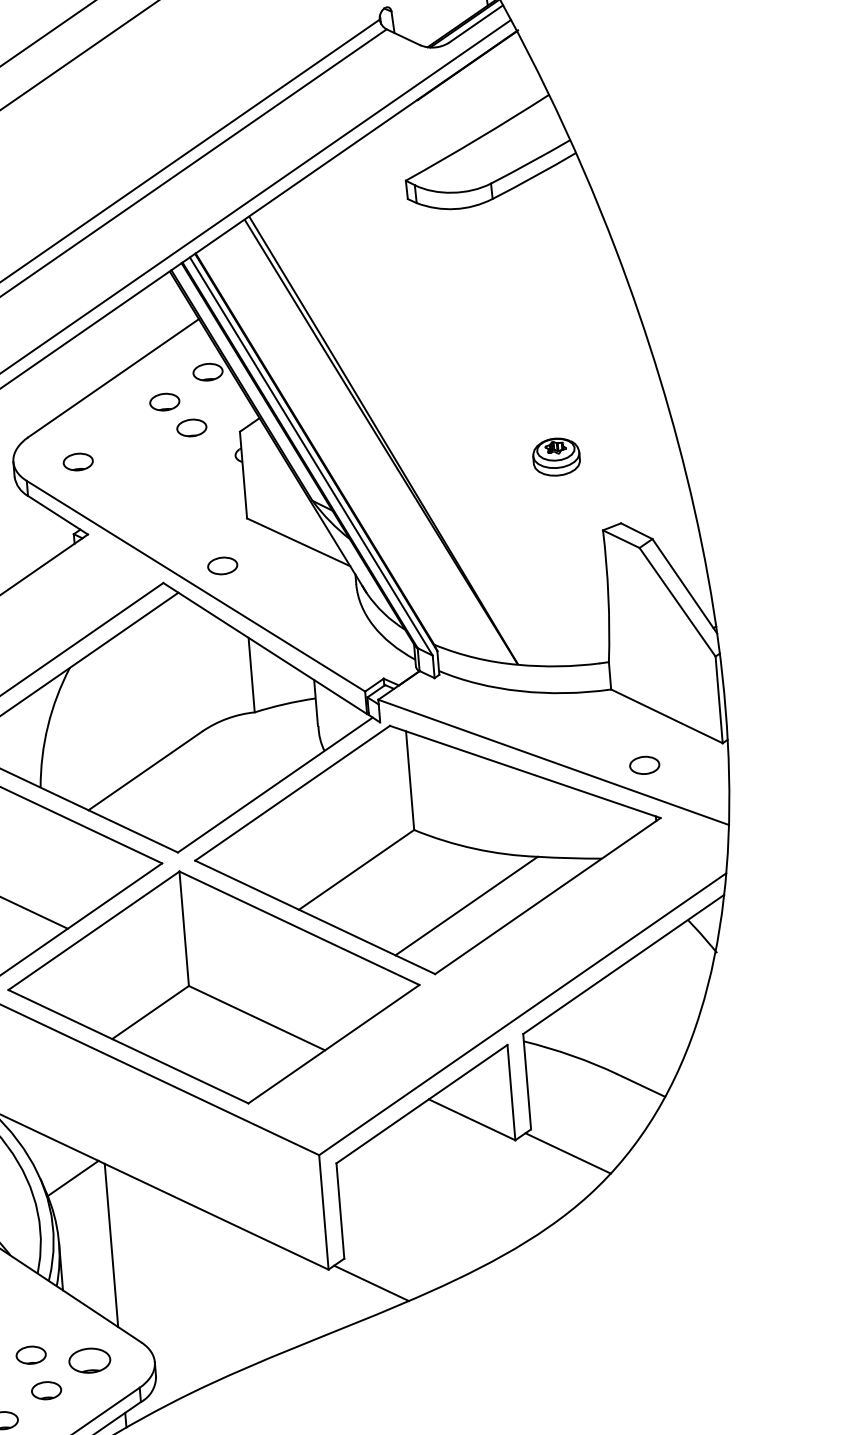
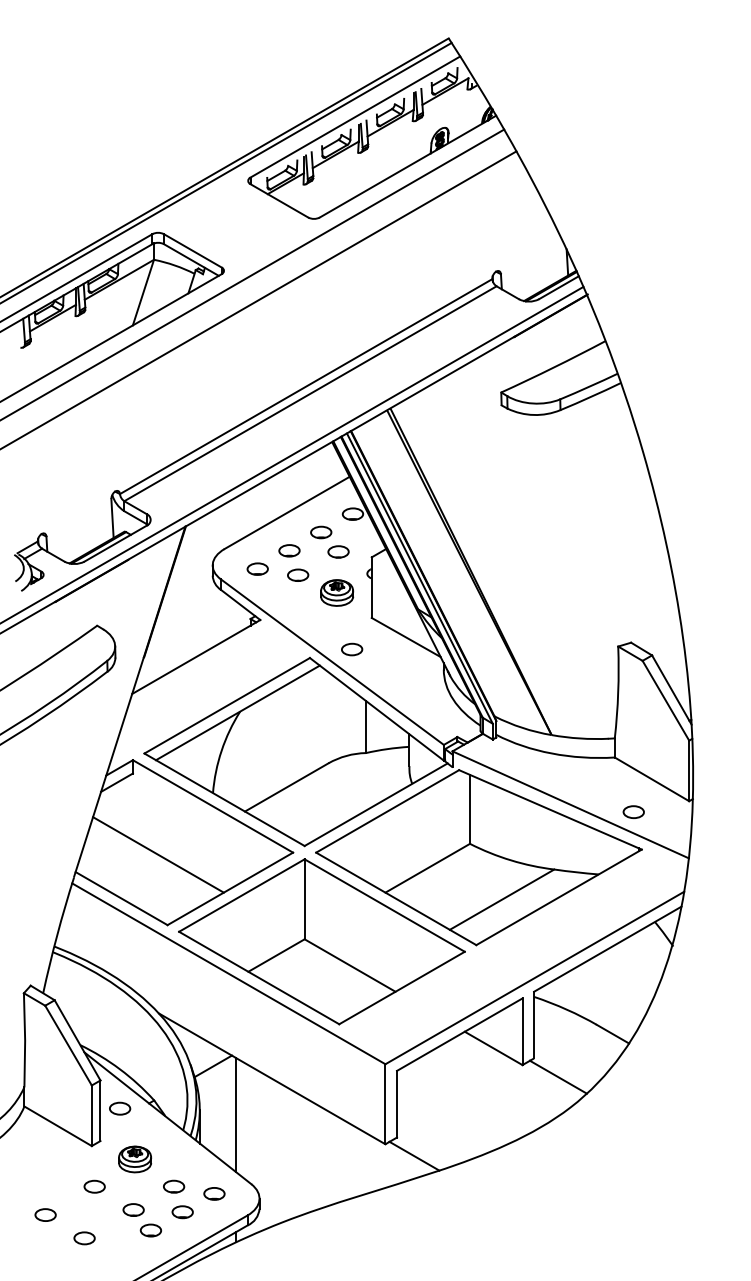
part: (121, 431) -> (289, 550), added
part: (556, 456) -> (337, 592), moved
part: (137, 464) -> (298, 574), added
part: (89, 1360) -> (214, 1193), size x0.71

